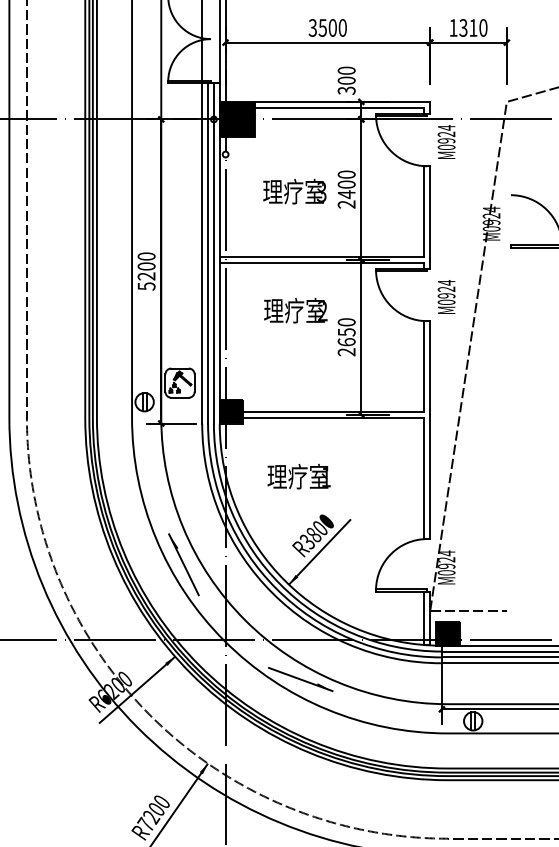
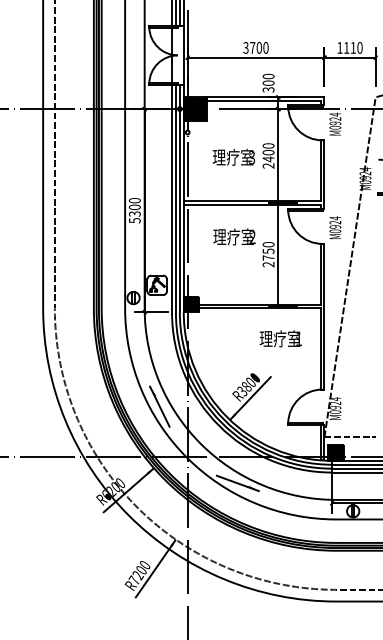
text: (322, 27) -> (252, 47), 3500 -> 3700
text: (463, 27) -> (346, 47), 1310 -> 1110
text: (146, 275) -> (134, 213), 5200 -> 5300
text: (346, 341) -> (268, 257), 2650 -> 2750
text: (298, 476) -> (280, 338), moved

